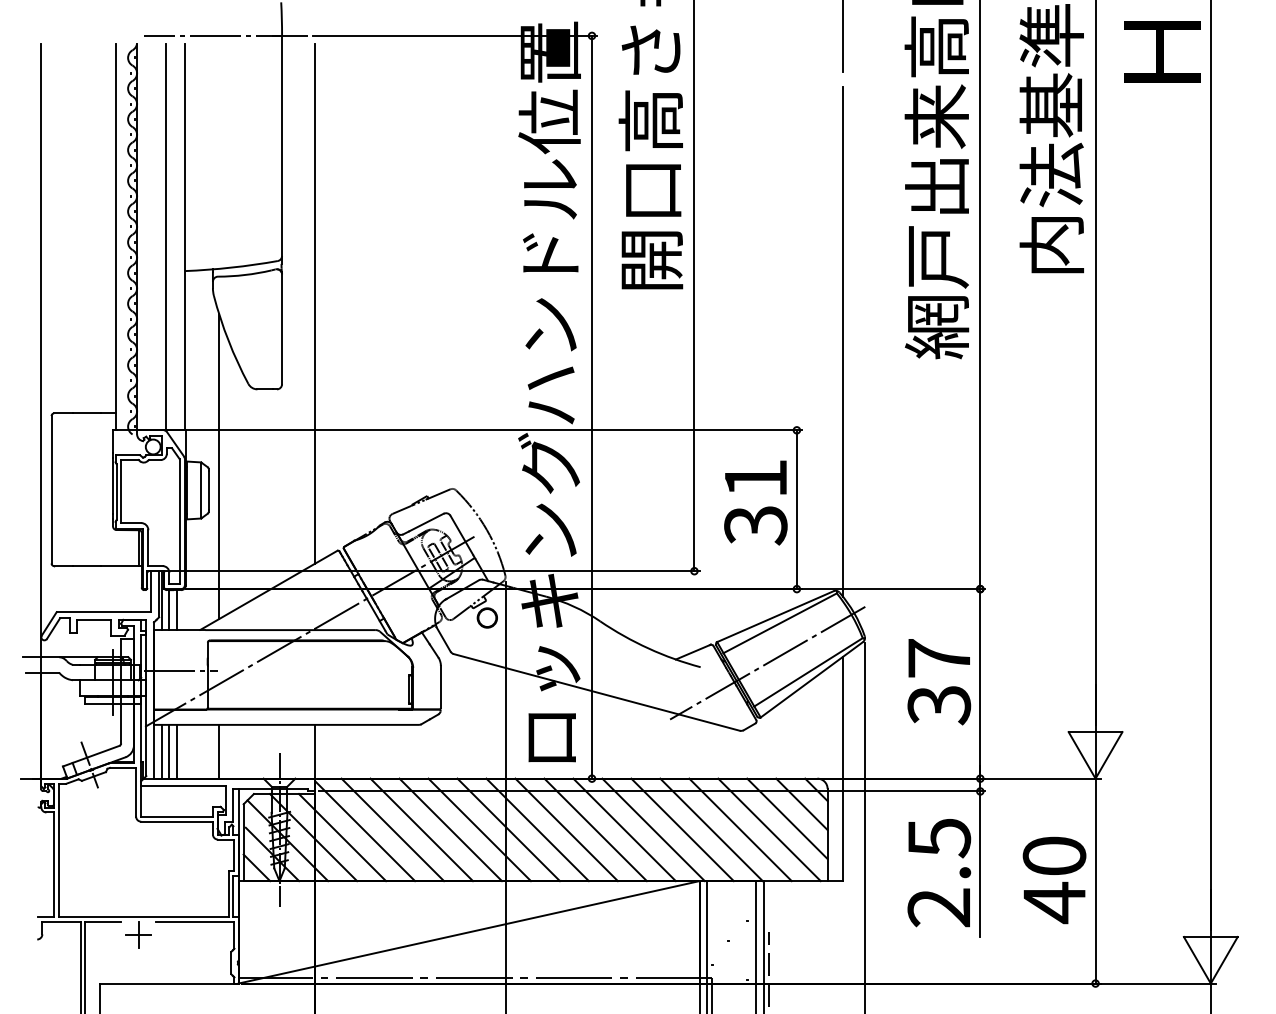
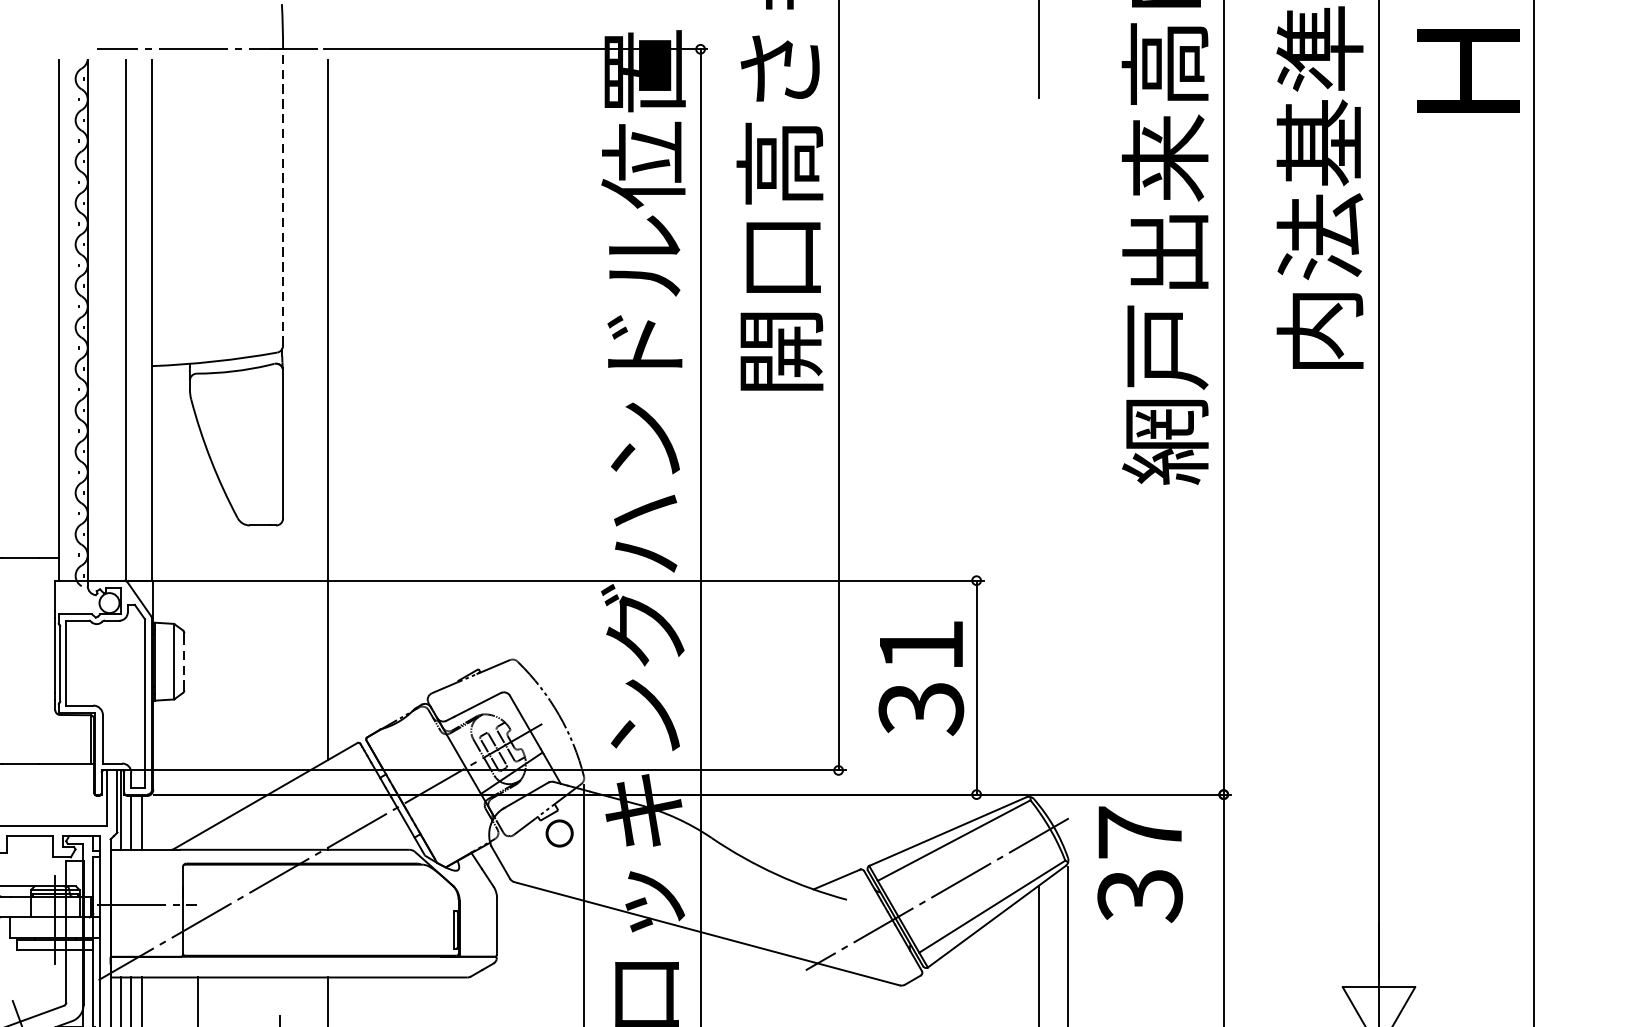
line: (282, 145) -> (283, 196), solid -> dashed
line: (842, 341) -> (1038, 460), removed
line: (219, 466) -> (198, 629), removed
line: (208, 490) -> (183, 661), solid -> dashed
text: (939, 682) -> (1140, 865), moved

